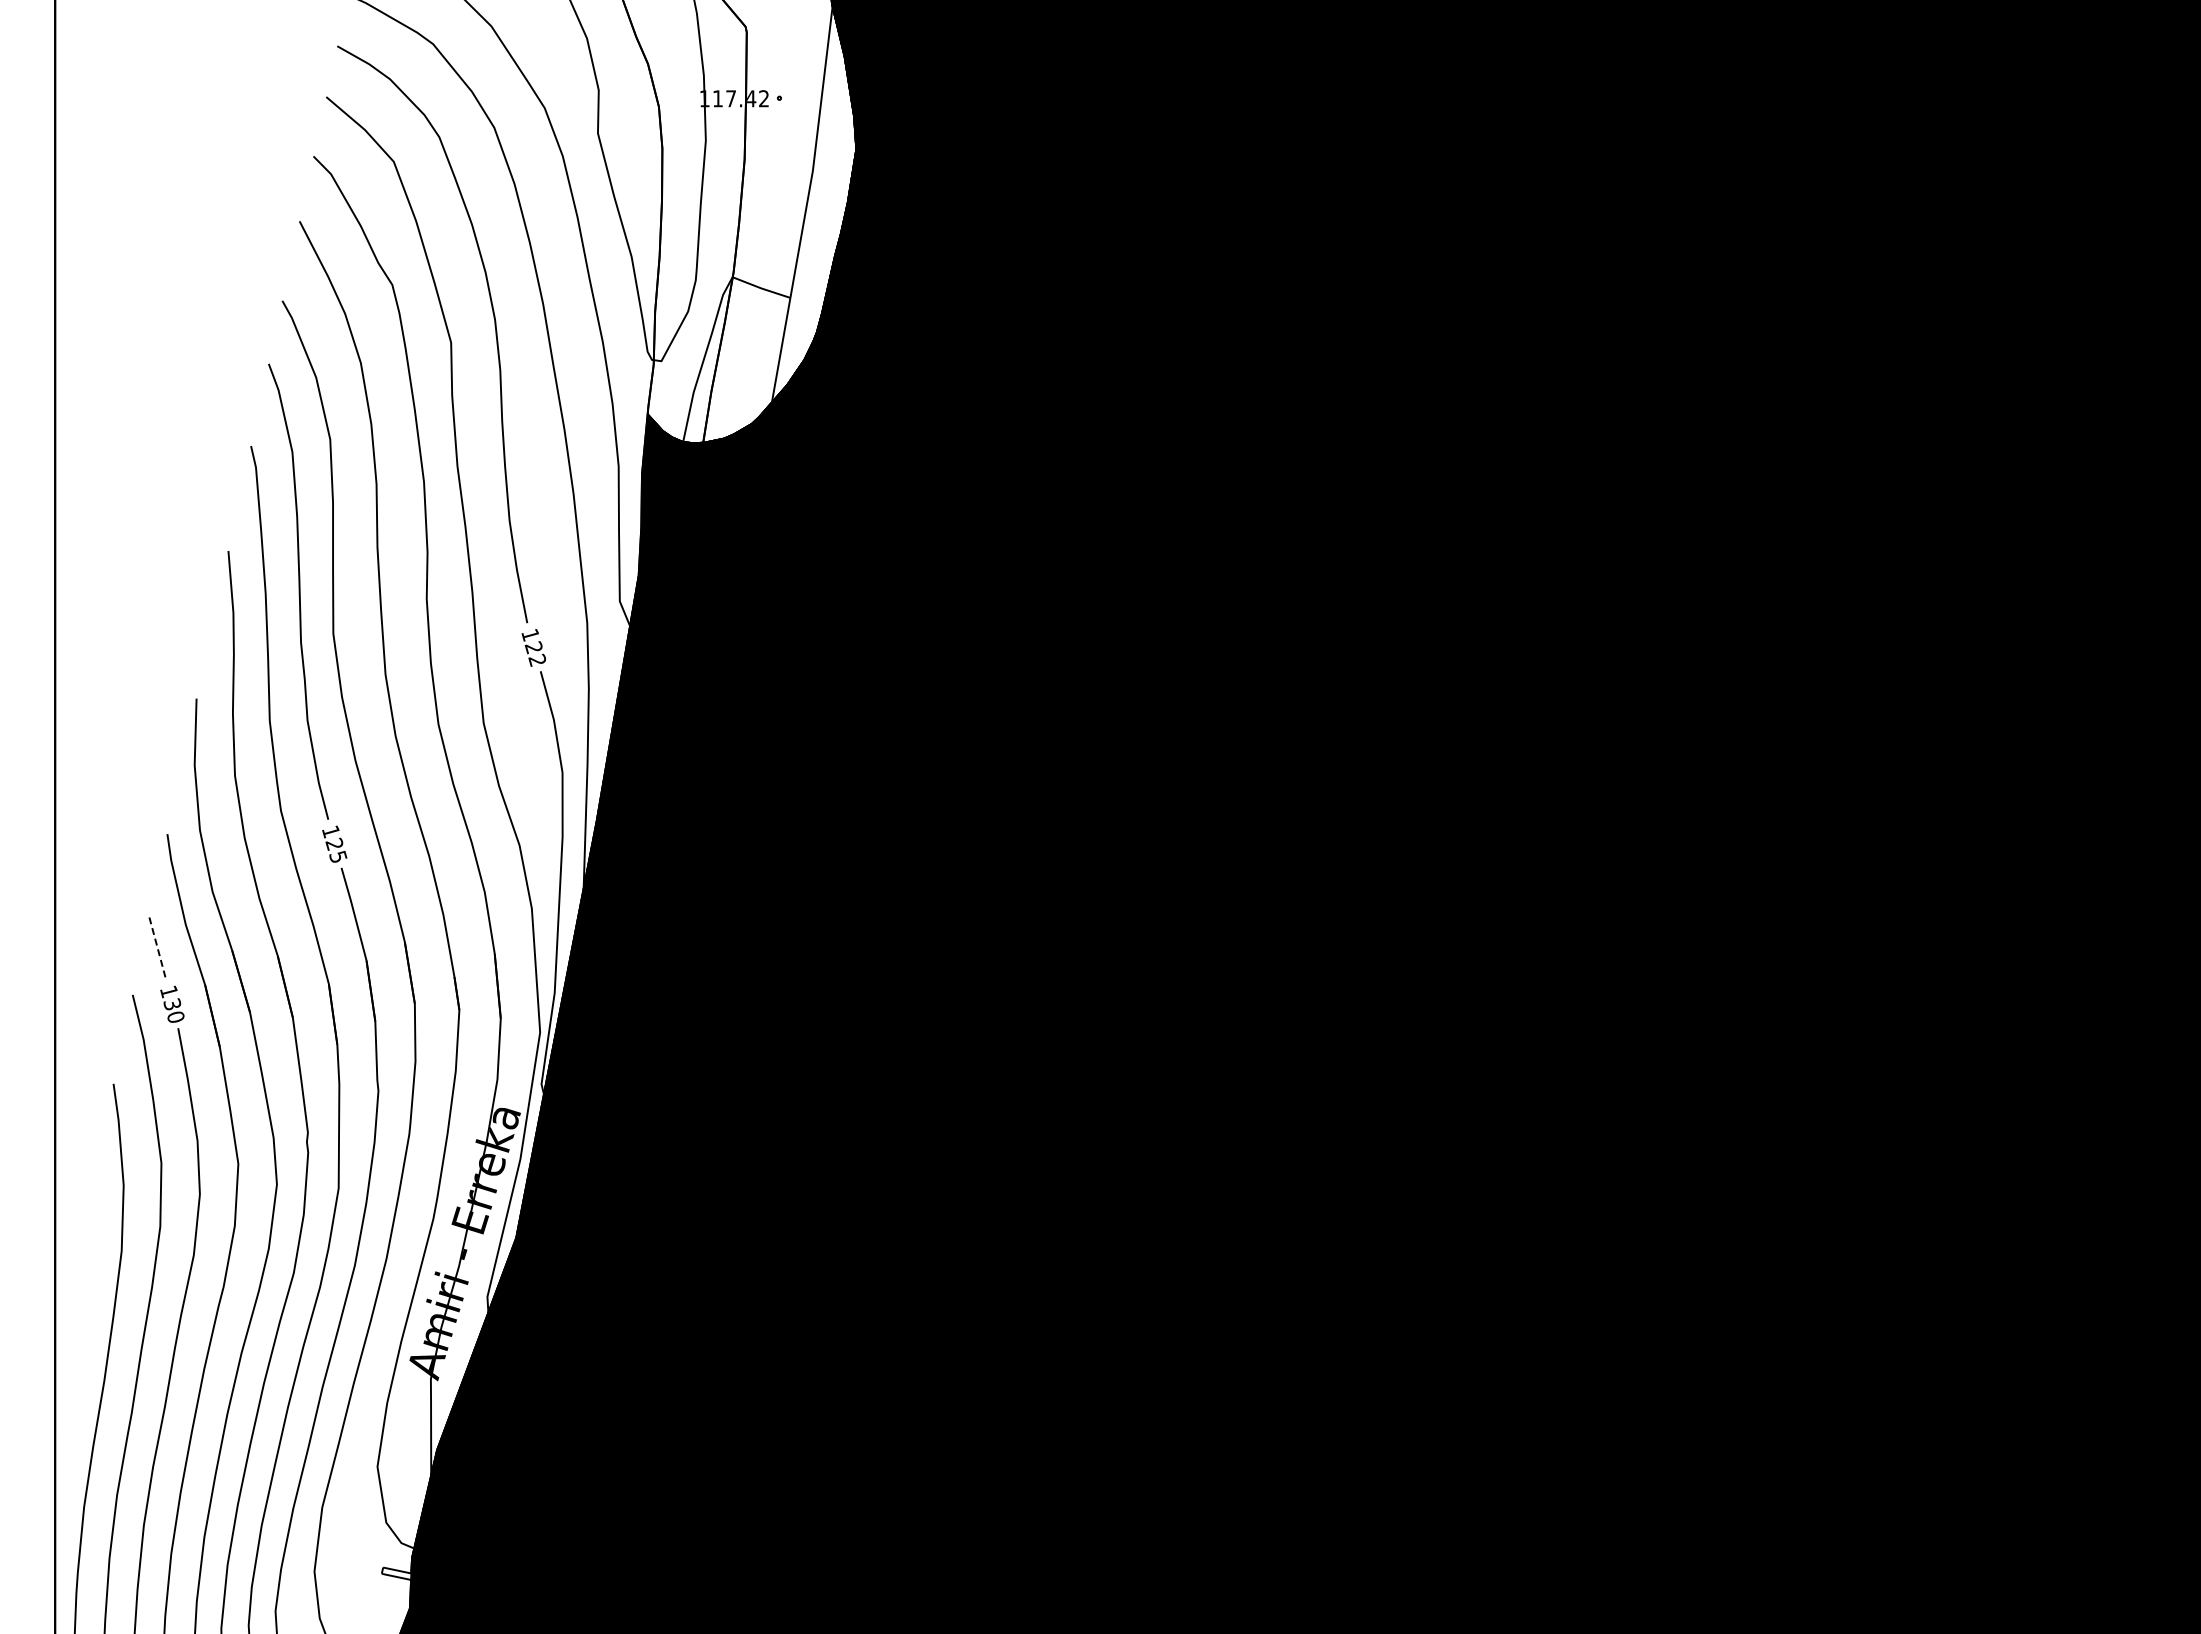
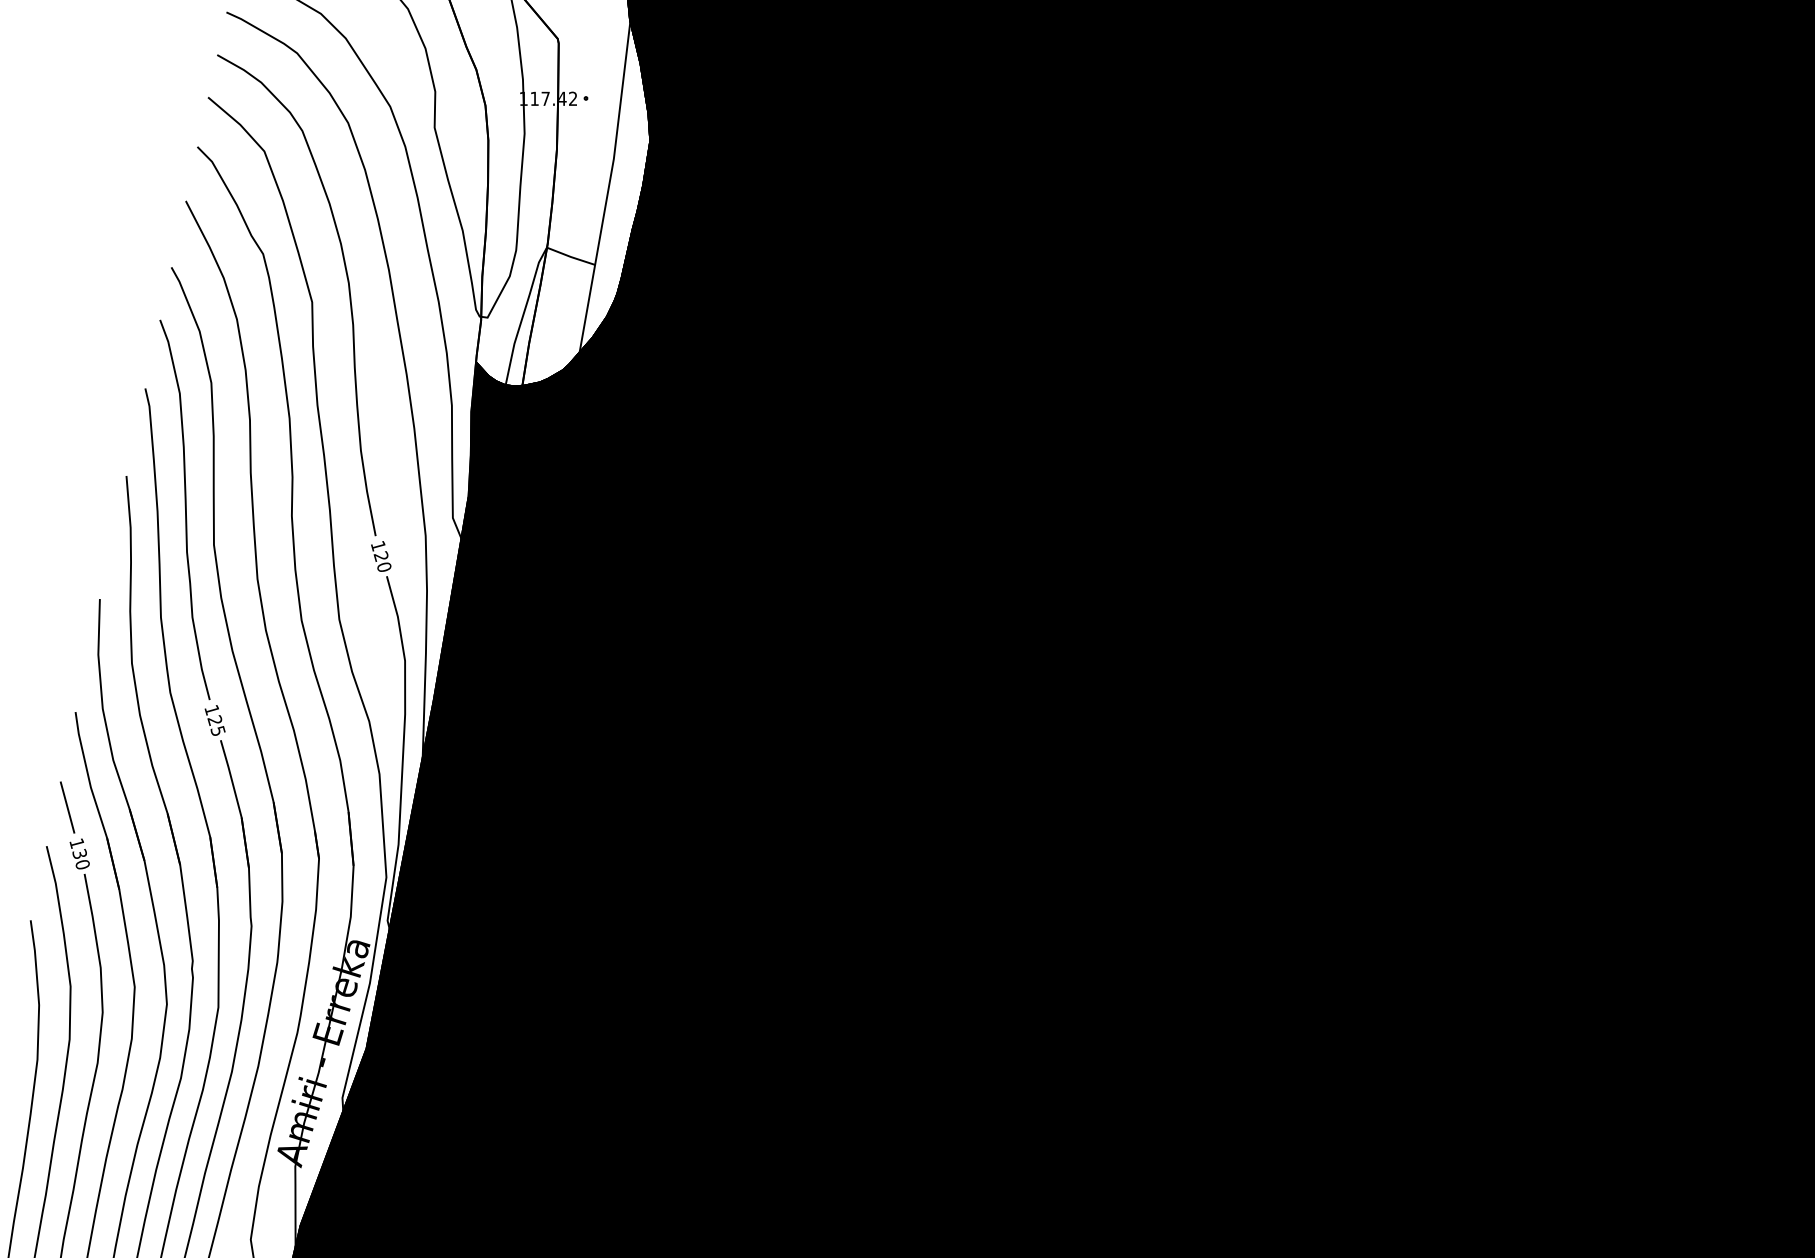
text: (537, 659) -> (384, 566), 122 -> 120
line: (158, 949) -> (68, 808), dashed -> solid

